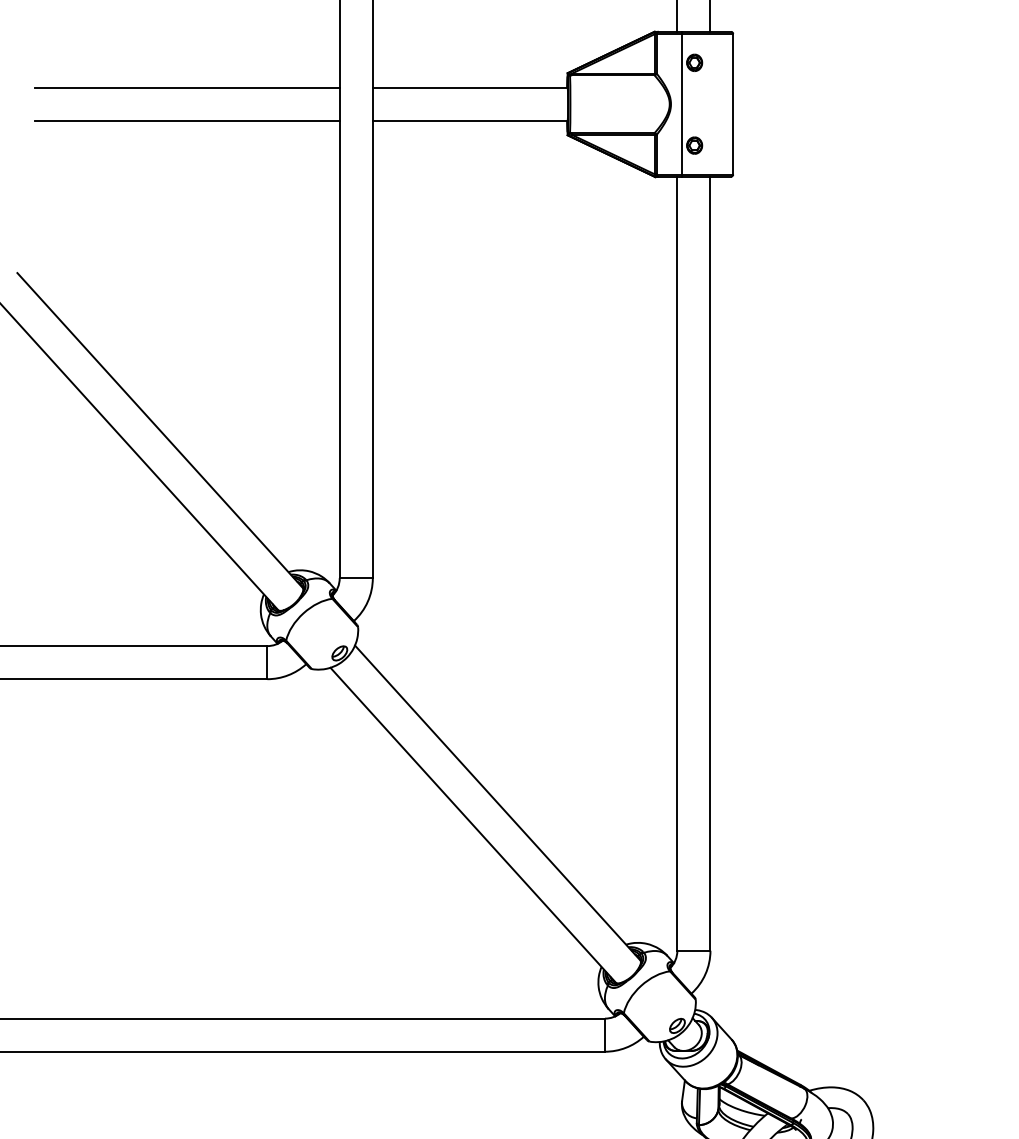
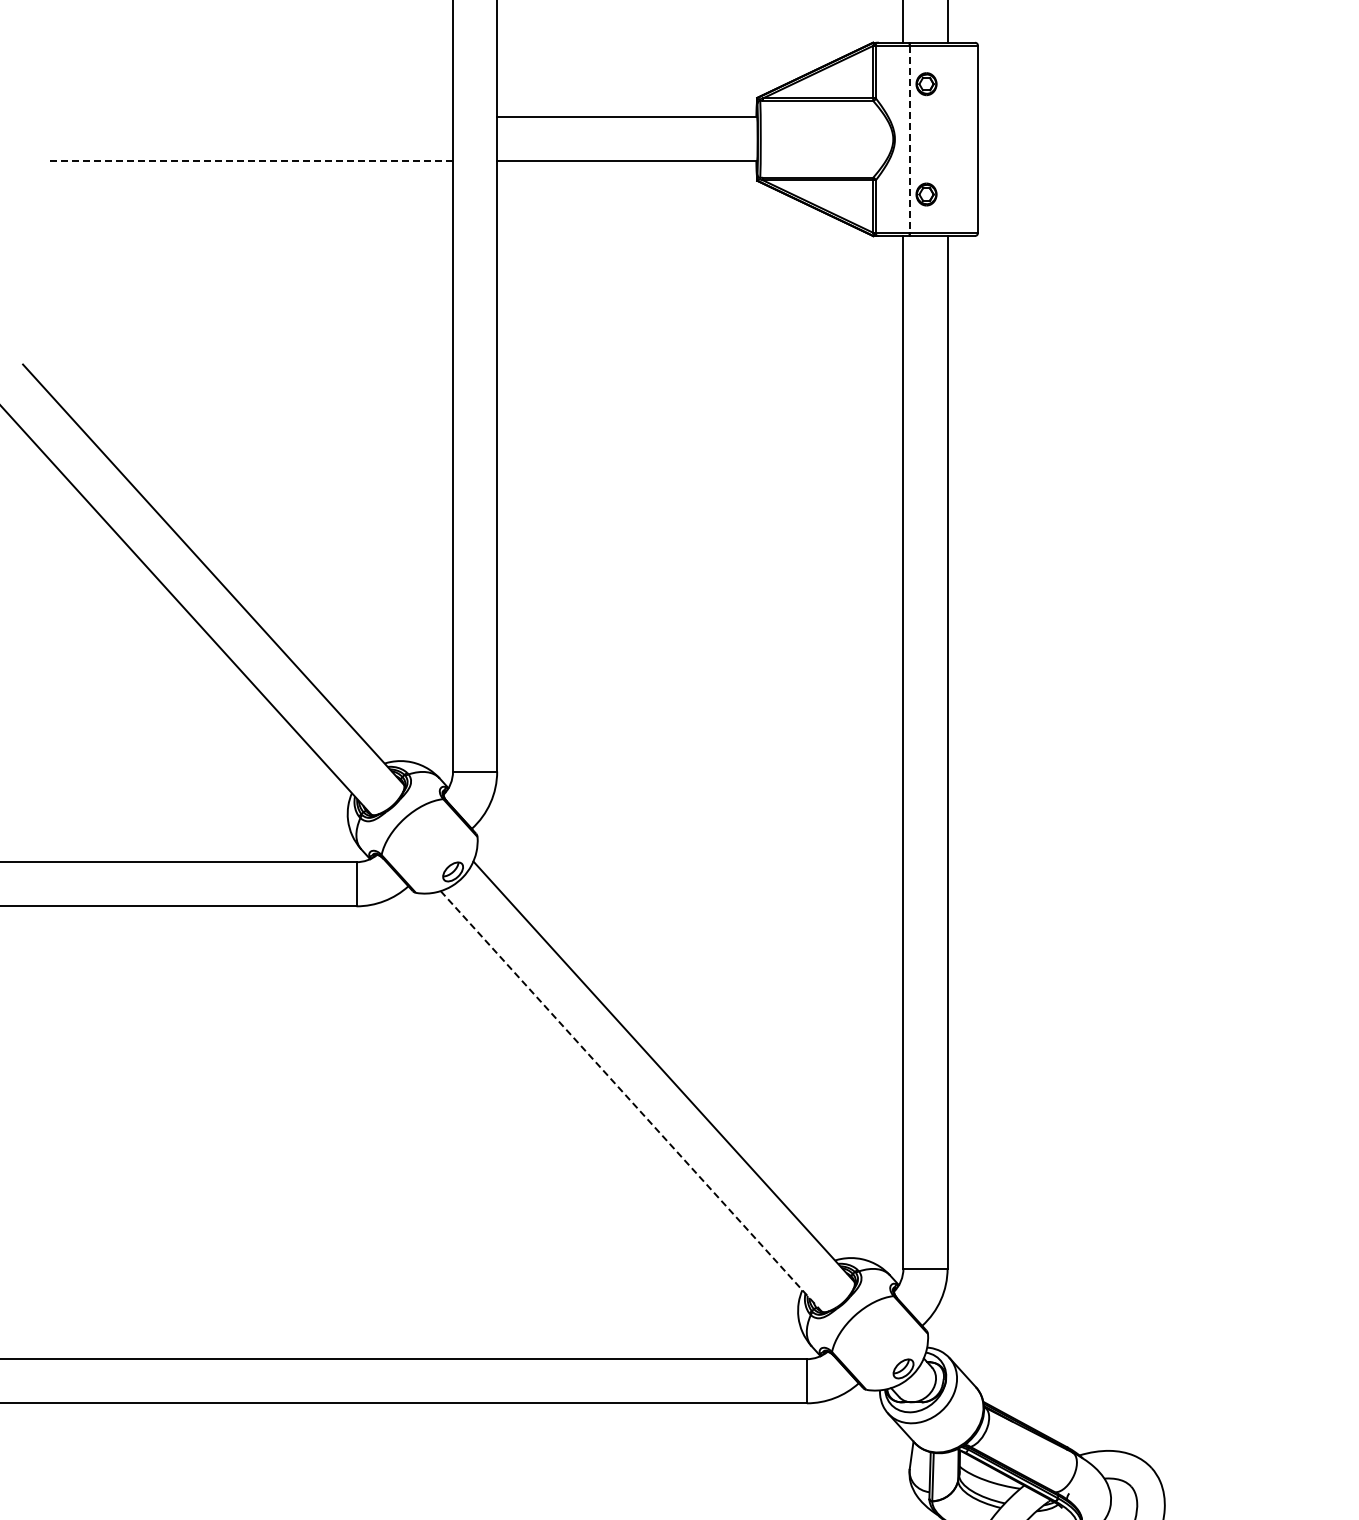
line: (187, 87) -> (249, 117), removed
line: (681, 104) -> (909, 139), solid -> dashed
line: (187, 120) -> (249, 161), solid -> dashed
line: (473, 825) -> (631, 1101), solid -> dashed

